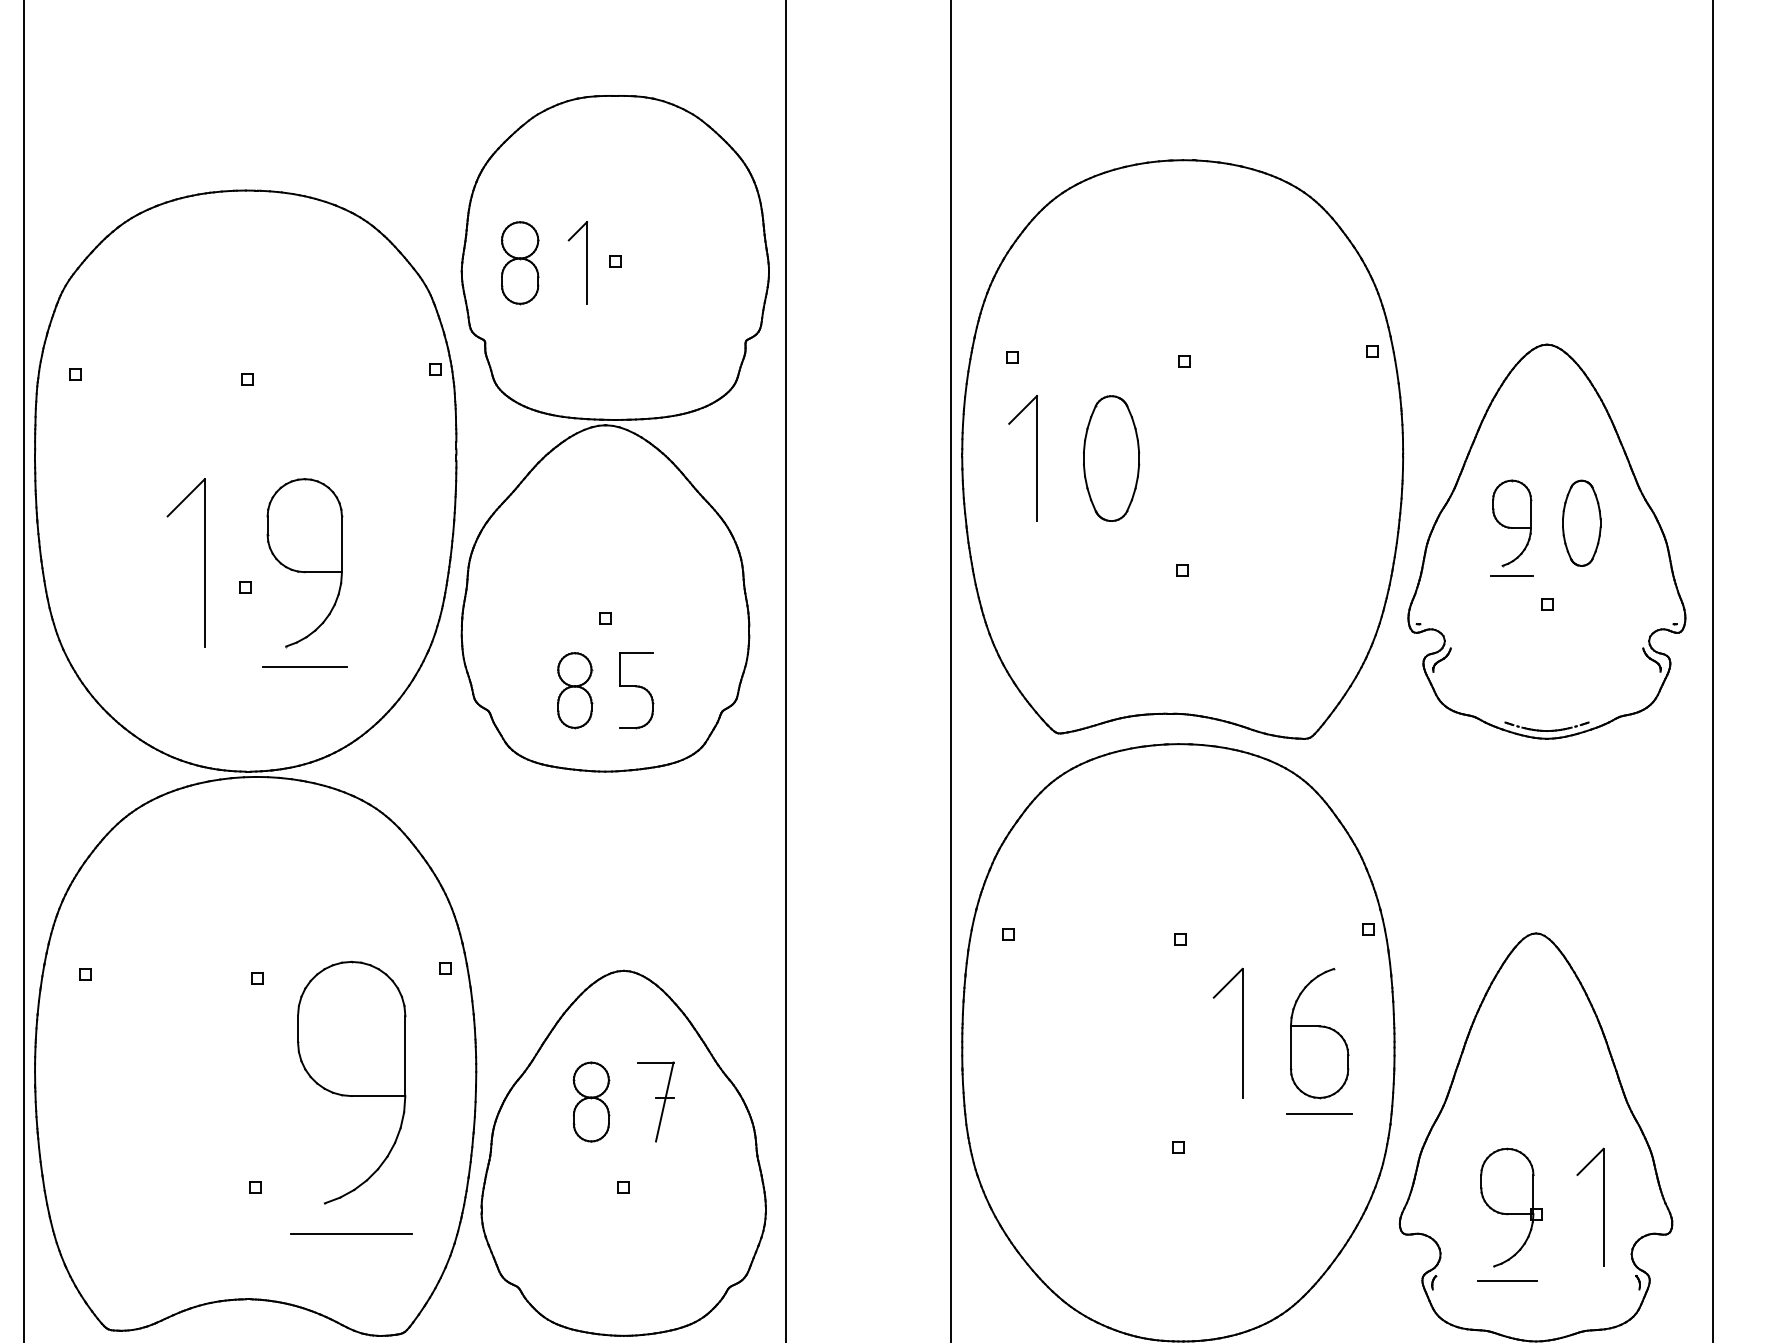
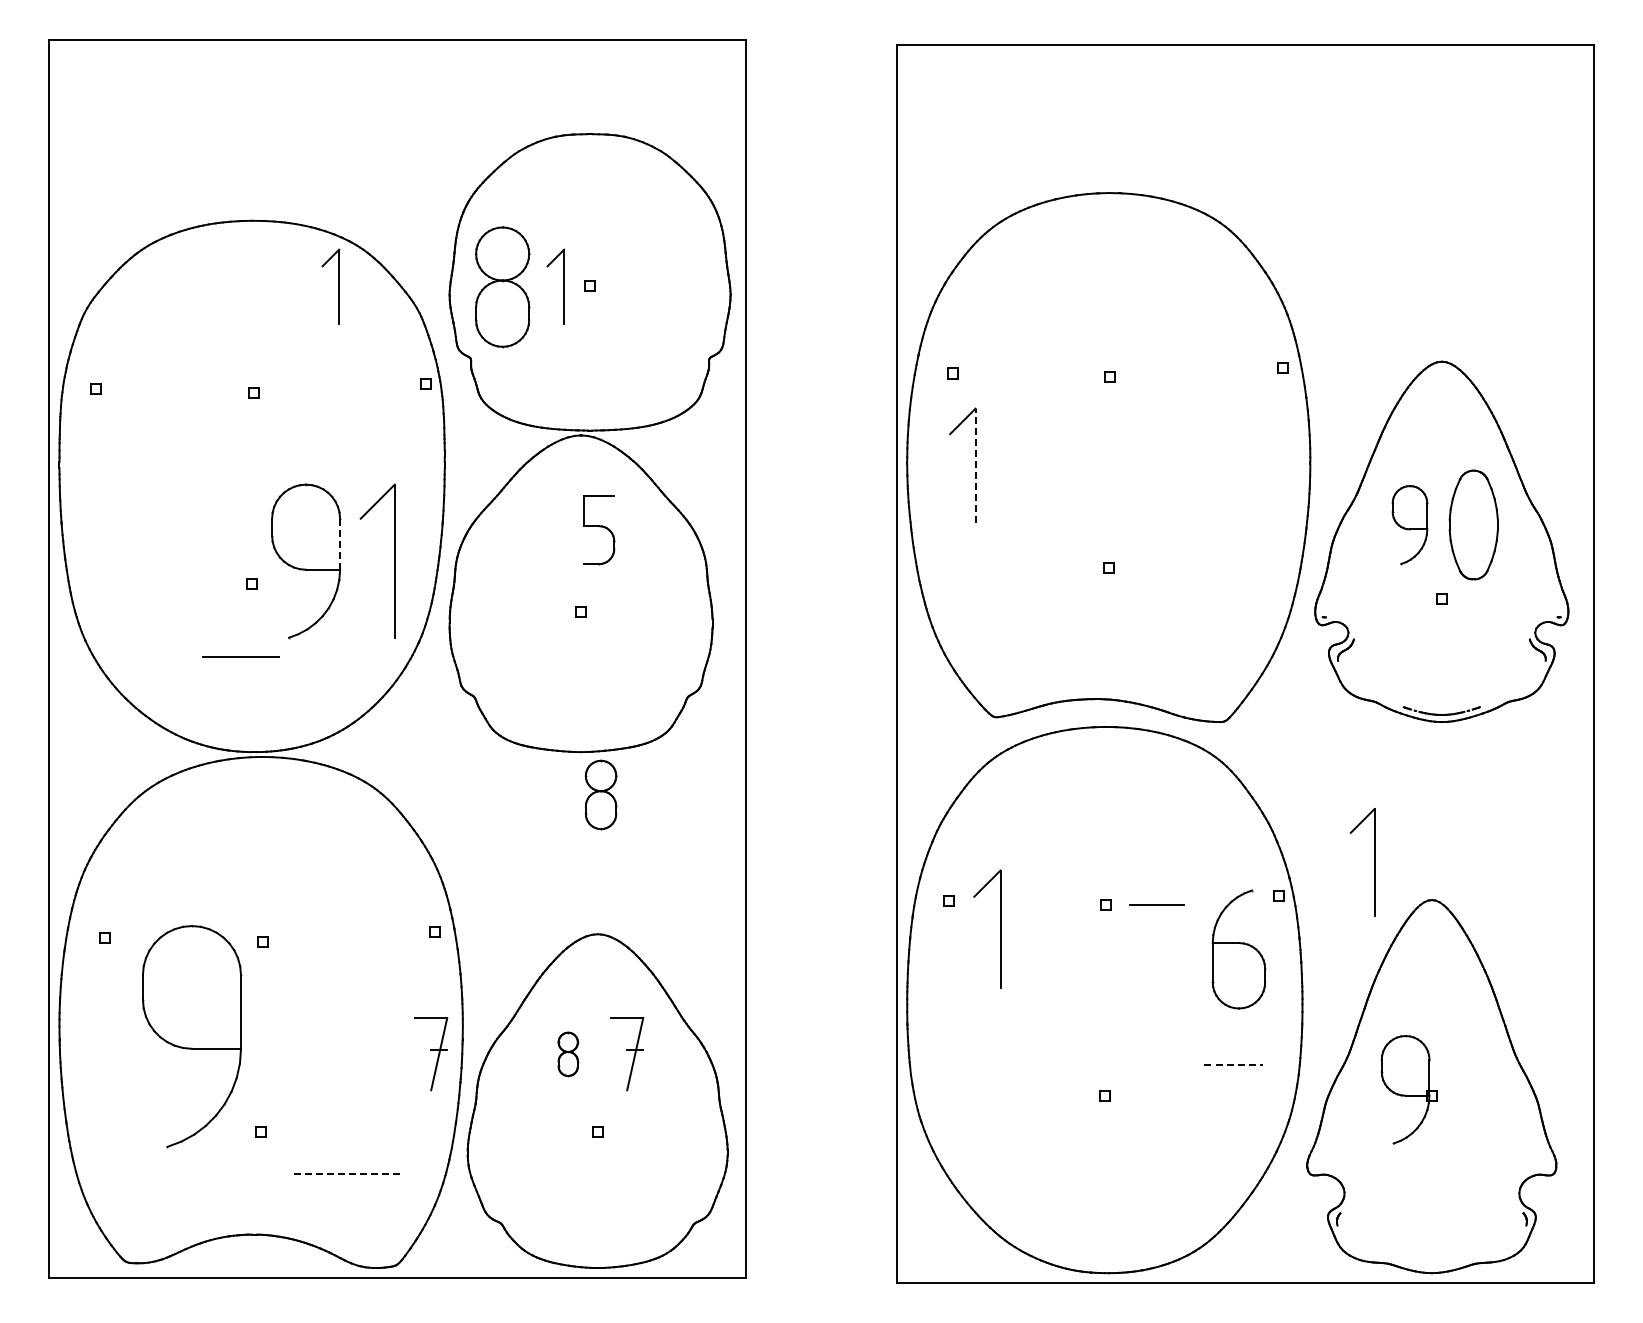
part: (340, 262) -> (338, 286), added
part: (520, 262) -> (503, 286), size x1.6
line: (1036, 458) -> (975, 465), solid -> dashed
part: (1111, 458) -> (1043, 465), removed
part: (1581, 522) -> (1473, 524), size x1.4
line: (342, 544) -> (340, 544), solid -> dashed
part: (204, 562) -> (394, 560), moved
line: (1511, 576) -> (1409, 573), removed
line: (304, 667) -> (240, 656), moved
part: (574, 690) -> (600, 794), moved
part: (636, 691) -> (599, 530), moved
part: (1242, 1032) -> (1000, 928), moved
part: (1319, 1033) -> (1238, 949), moved
part: (352, 1082) -> (192, 1036), moved
part: (441, 1102) -> (431, 1054), added
part: (591, 1102) -> (568, 1054), size x0.6
line: (1319, 1114) -> (1233, 1065), solid -> dashed
part: (1510, 1207) -> (1408, 1089), moved
part: (1603, 1207) -> (1374, 862), moved
line: (352, 1233) -> (349, 1174), solid -> dashed
line: (1507, 1280) -> (1156, 904), moved

